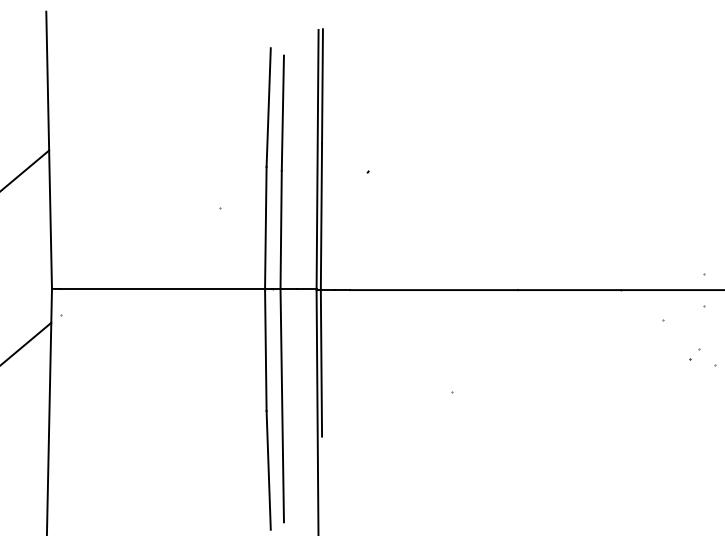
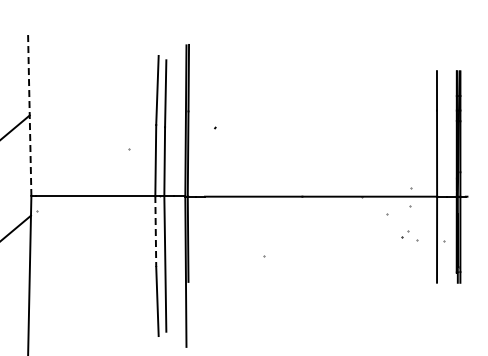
line: (48, 150) -> (29, 115), solid -> dashed
line: (265, 351) -> (155, 232), solid -> dashed

